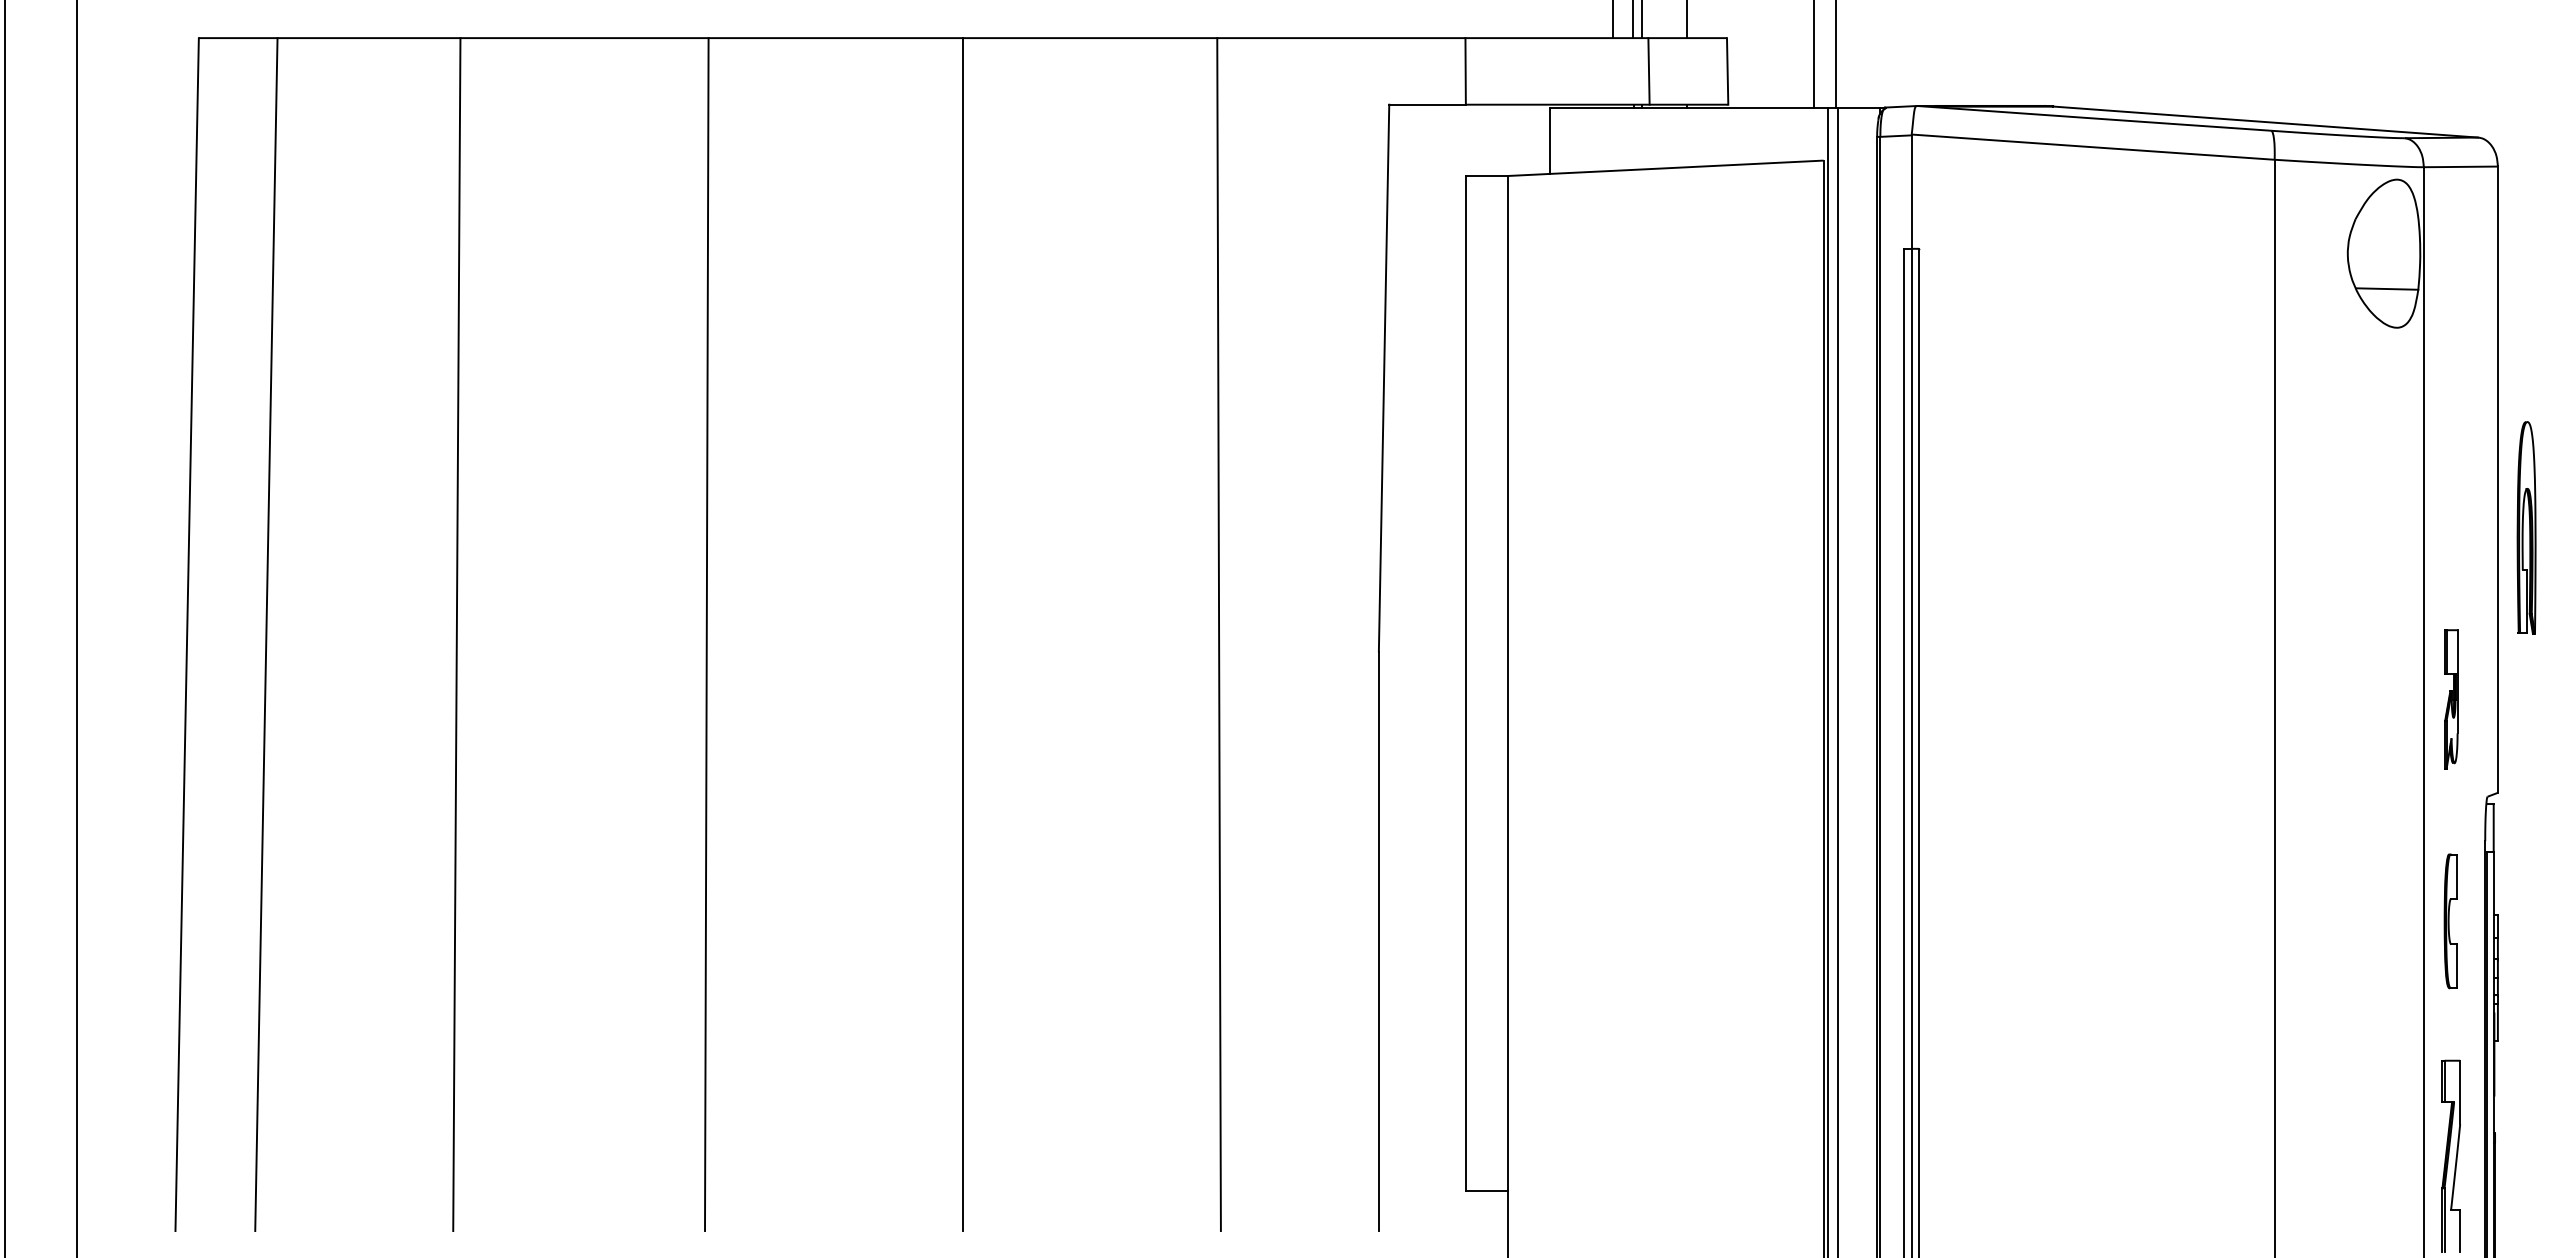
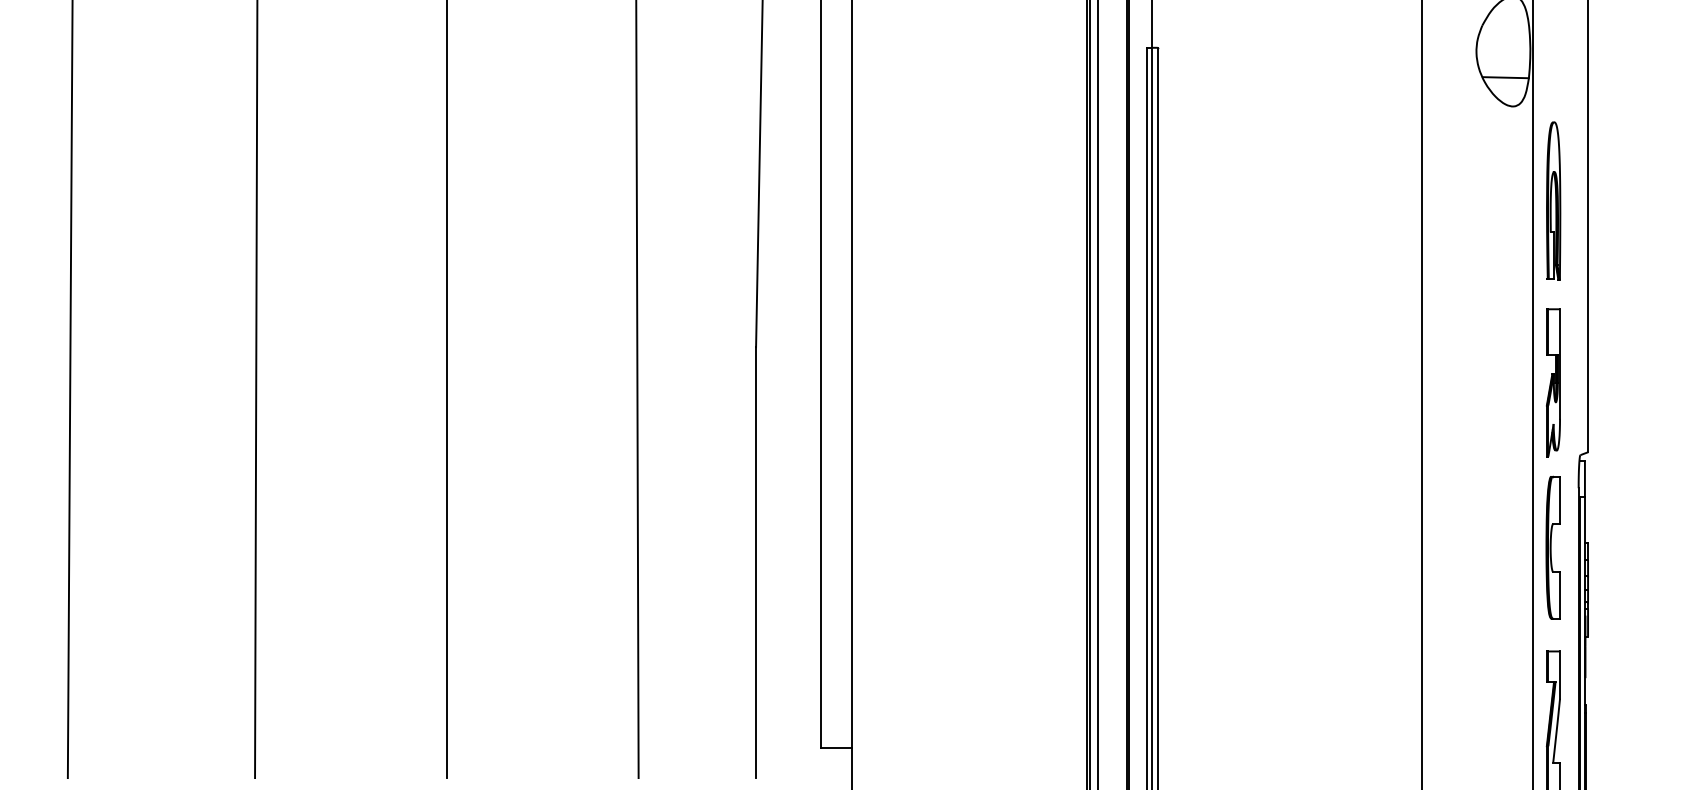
part: (2526, 527) -> (1553, 200), moved
part: (2451, 699) -> (1553, 382), size x1.43
part: (2450, 921) -> (1552, 547), size x1.43

